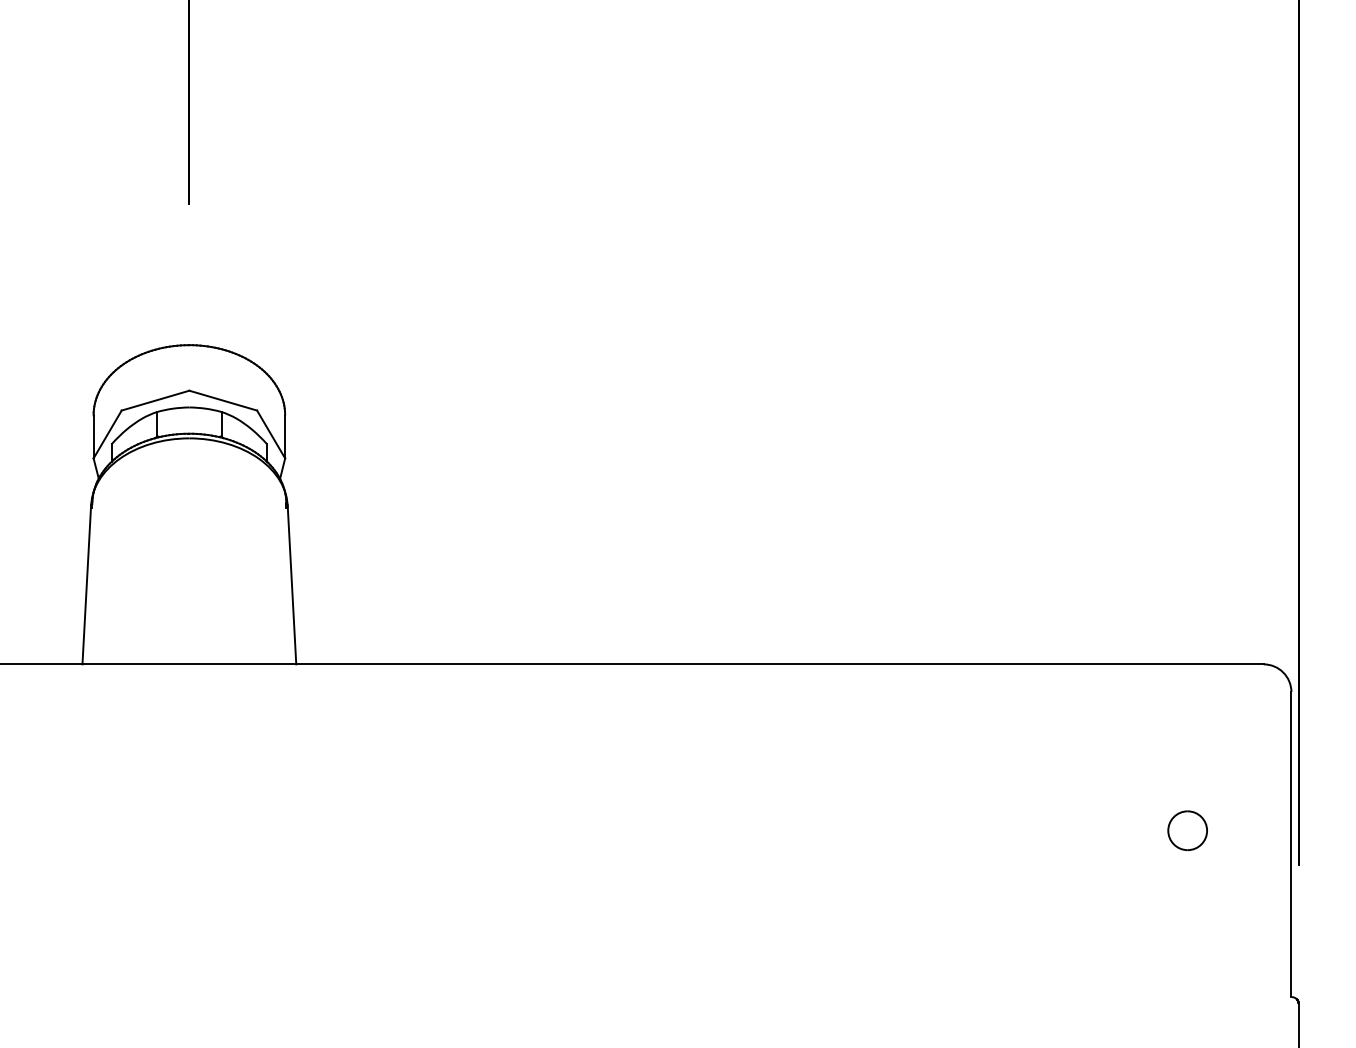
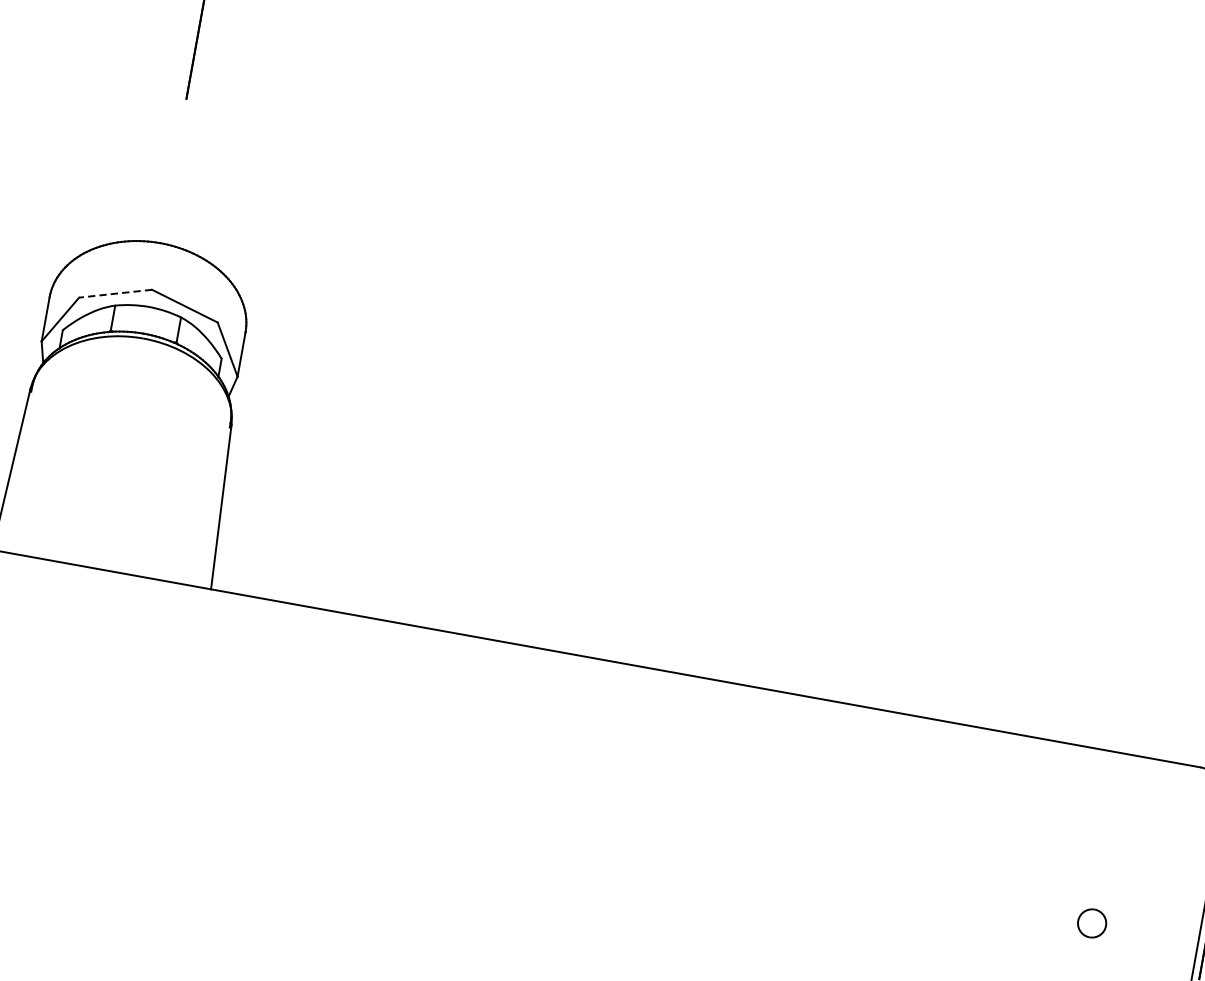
line: (155, 400) -> (115, 293), solid -> dashed
part: (1187, 830) -> (1092, 923), size x0.7

